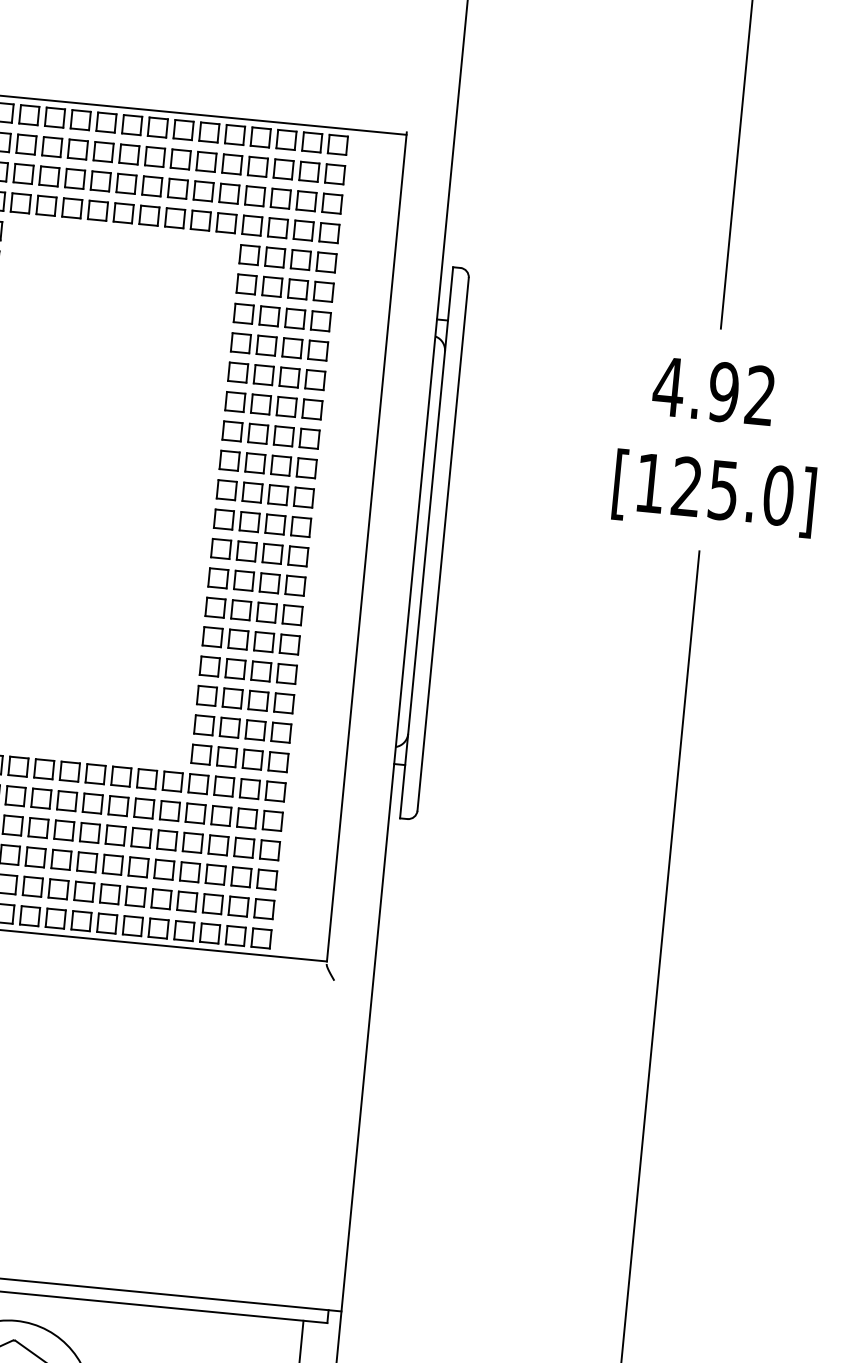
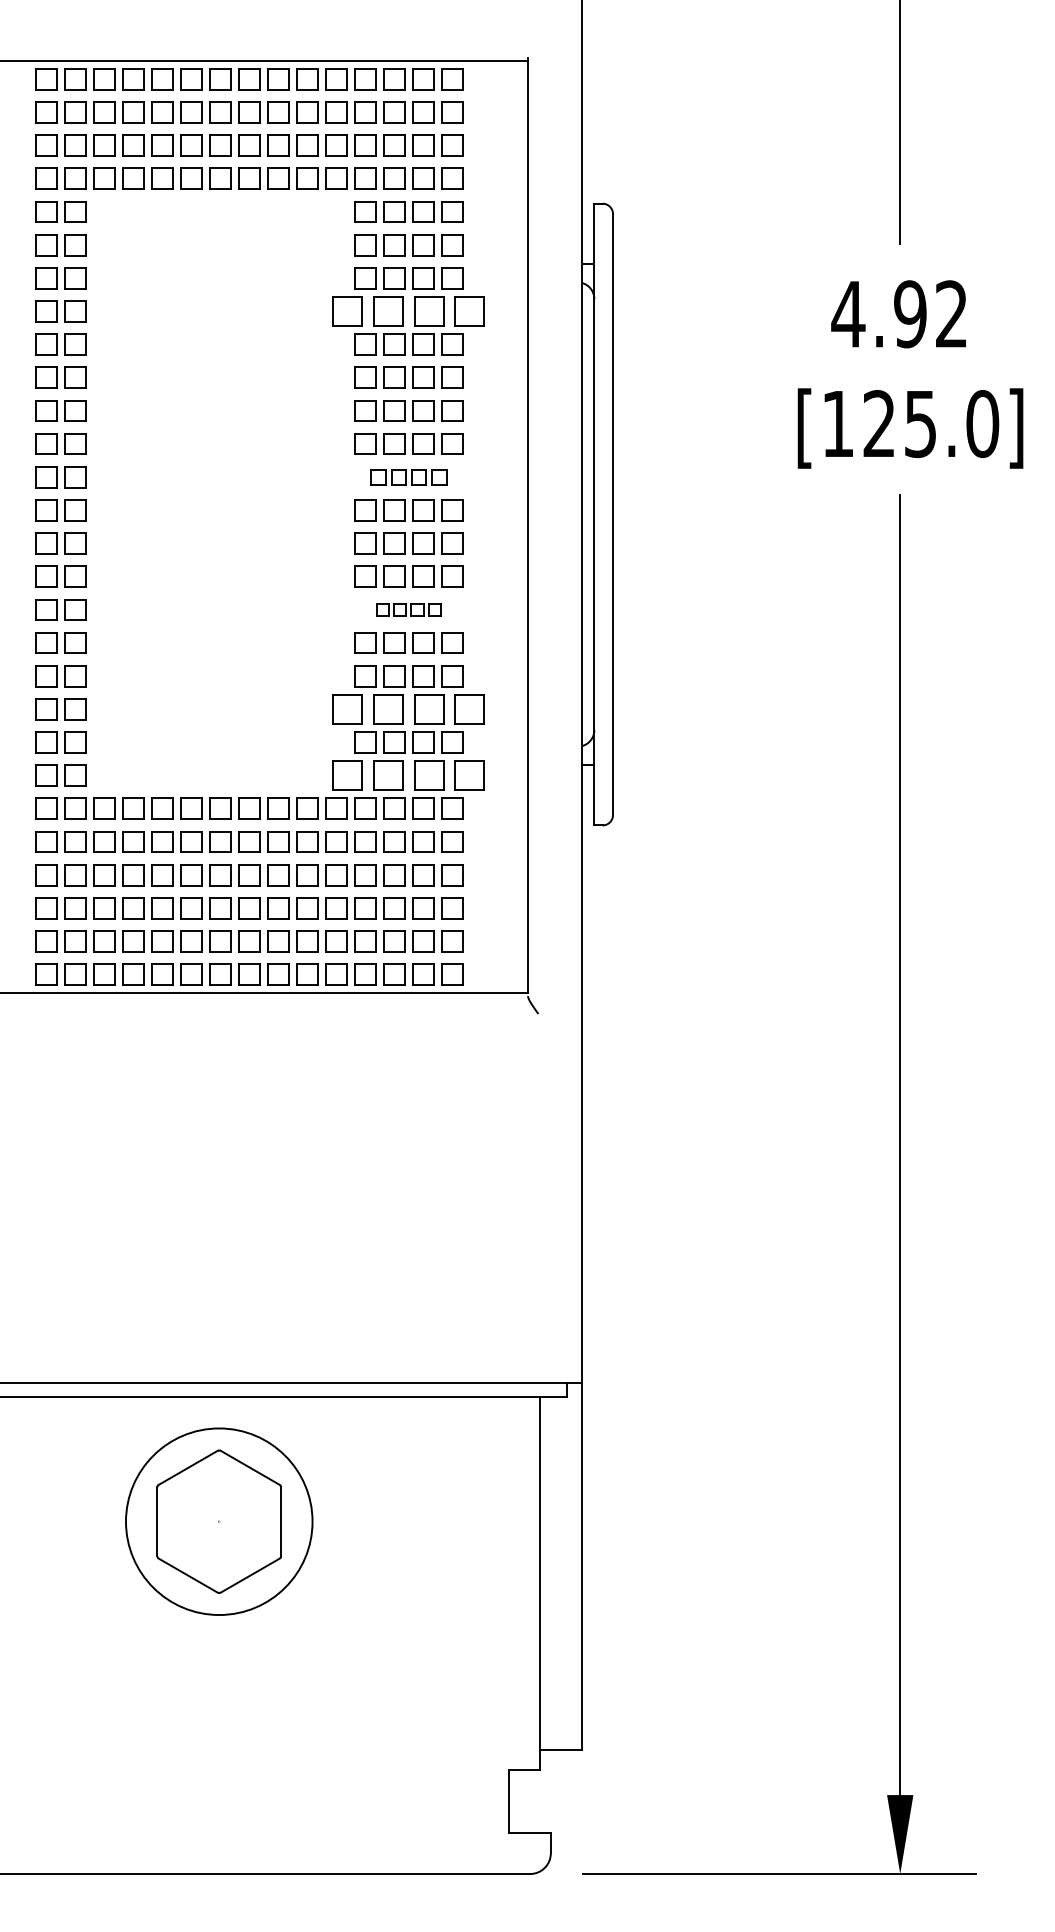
part: (279, 346) -> (408, 311), size x1.4
part: (265, 494) -> (408, 477), size x0.7
part: (253, 611) -> (408, 609), size x0.6
part: (245, 699) -> (408, 709), size x1.4
part: (239, 758) -> (408, 775), size x1.4

